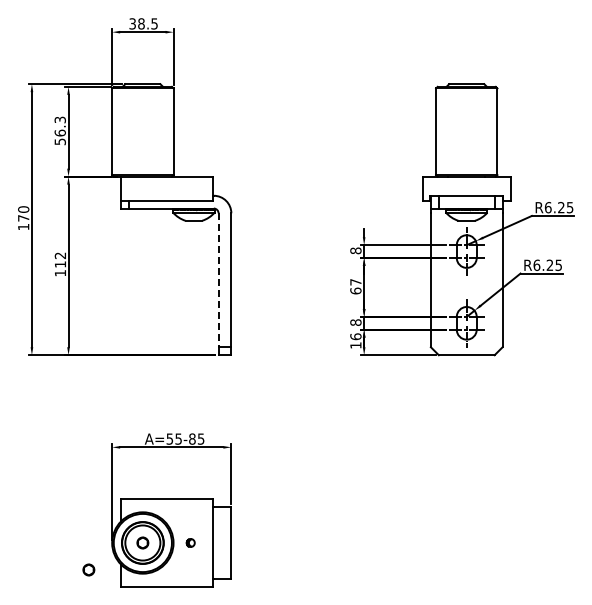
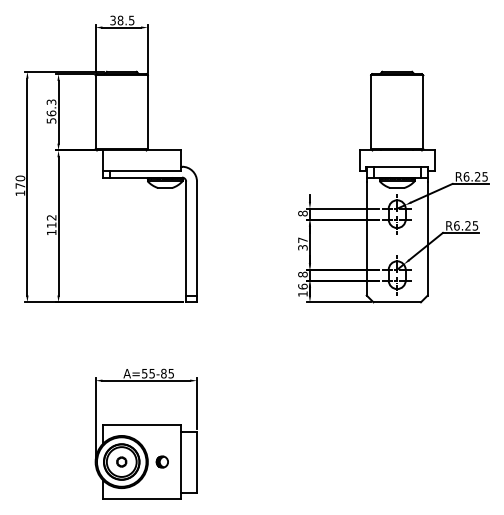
line: (218, 280) -> (186, 238), dashed -> solid
text: (355, 290) -> (302, 247), 67 -> 37
part: (190, 542) -> (162, 461), size x1.67
part: (88, 569) -> (75, 484), removed

